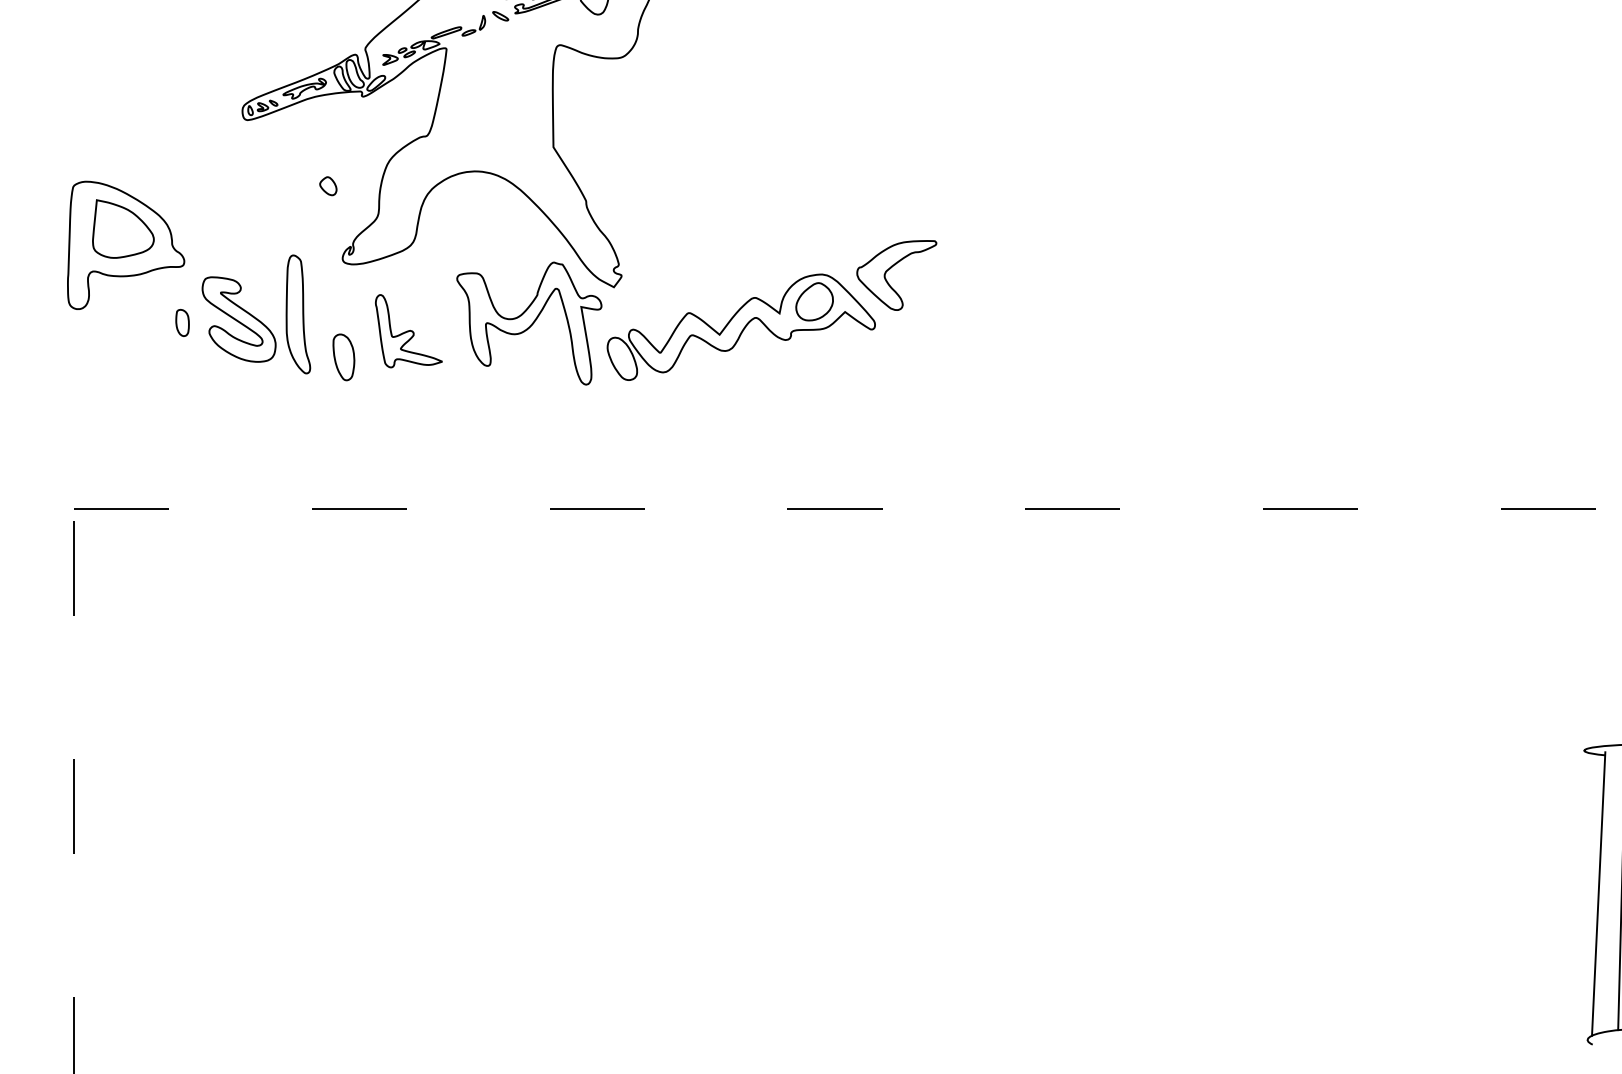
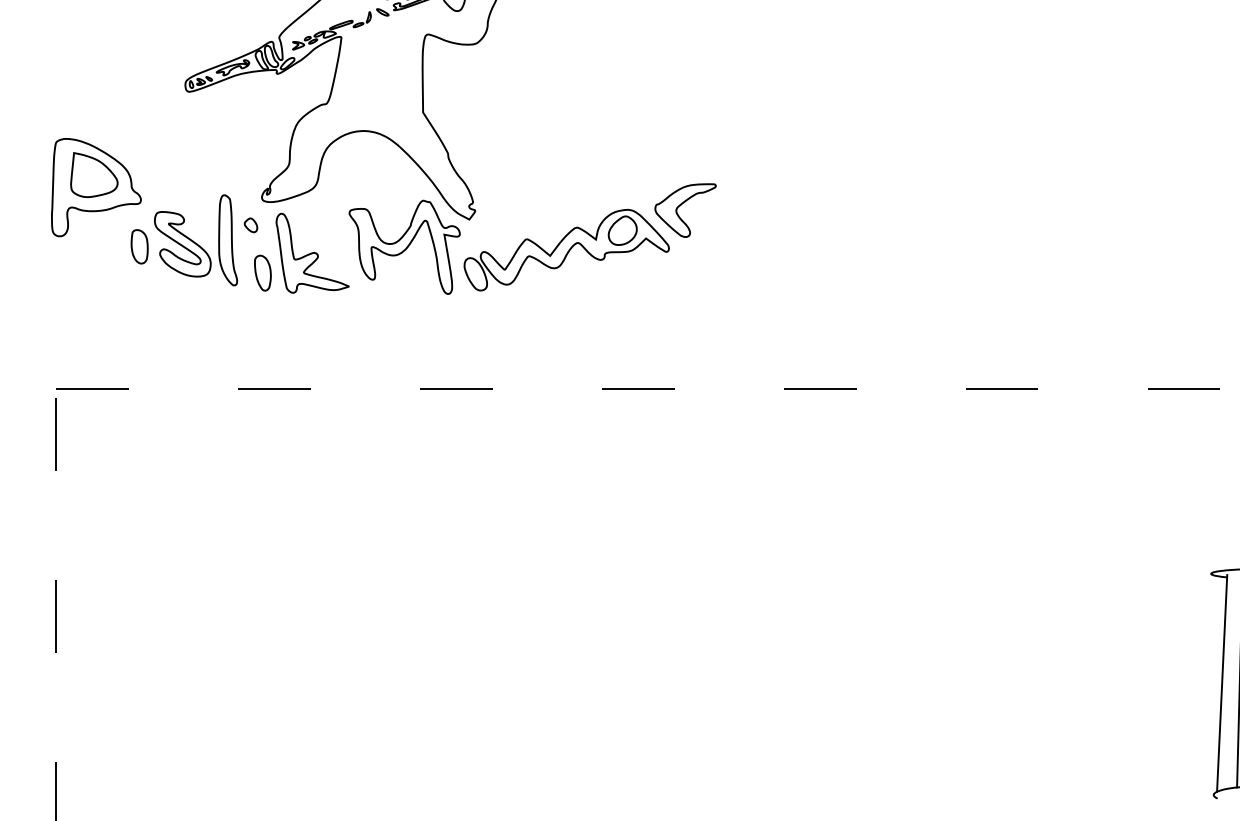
part: (327, 186) -> (250, 225), moved
part: (182, 322) -> (139, 246), size x1.67
part: (408, 330) -> (312, 252), size x1.43

